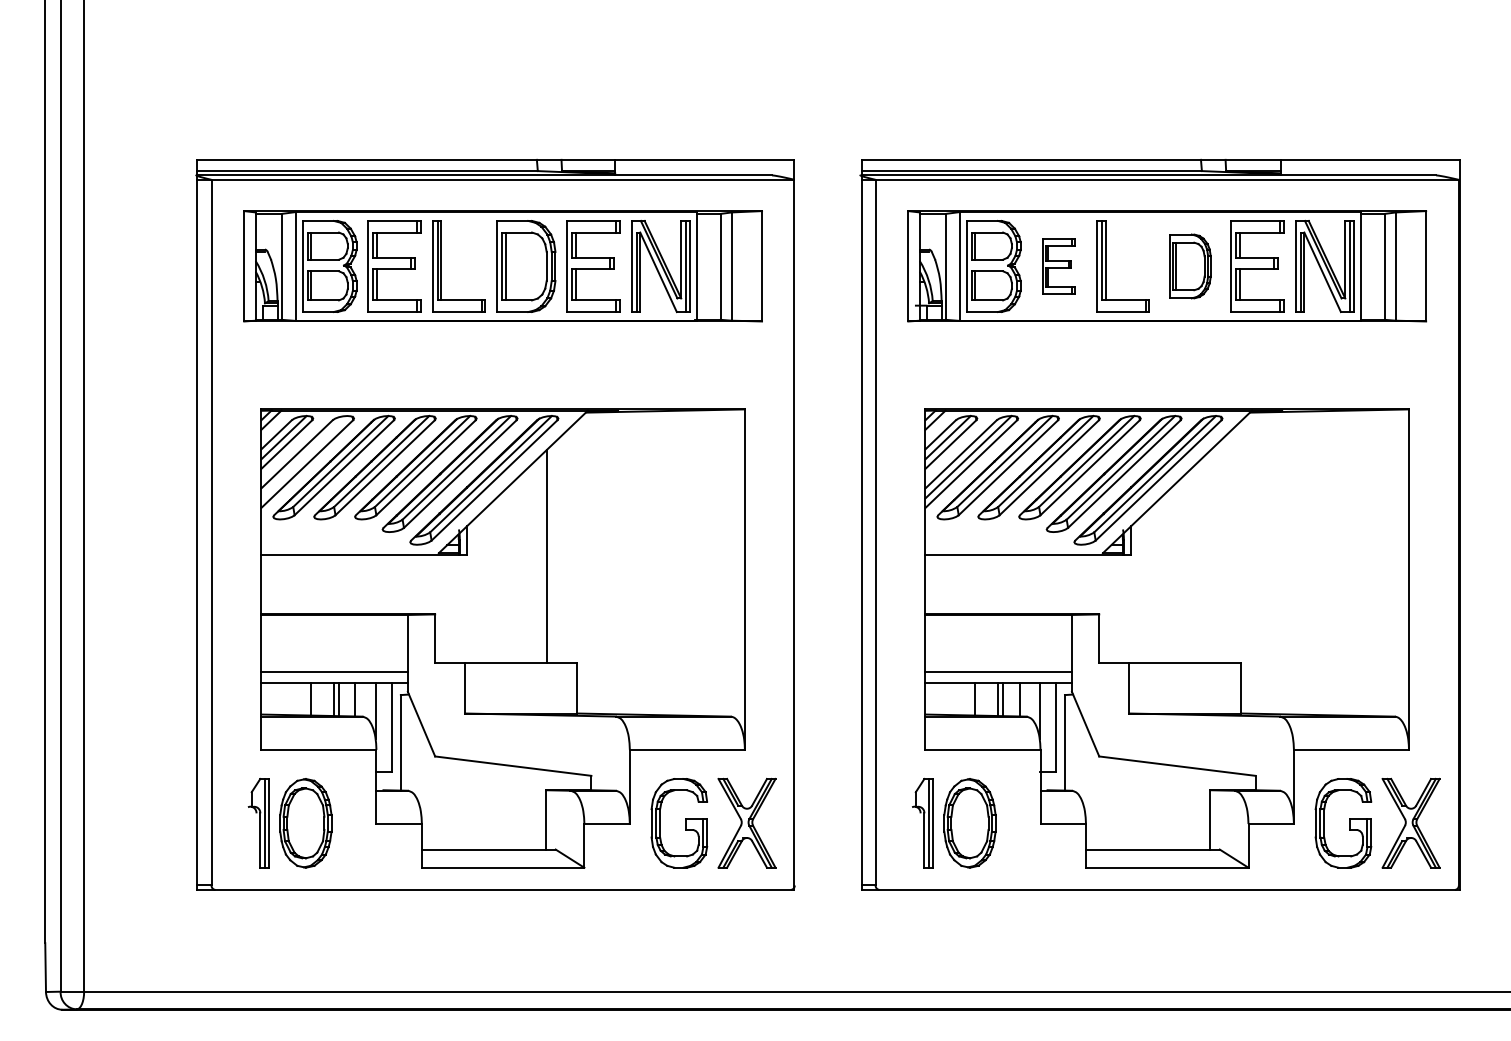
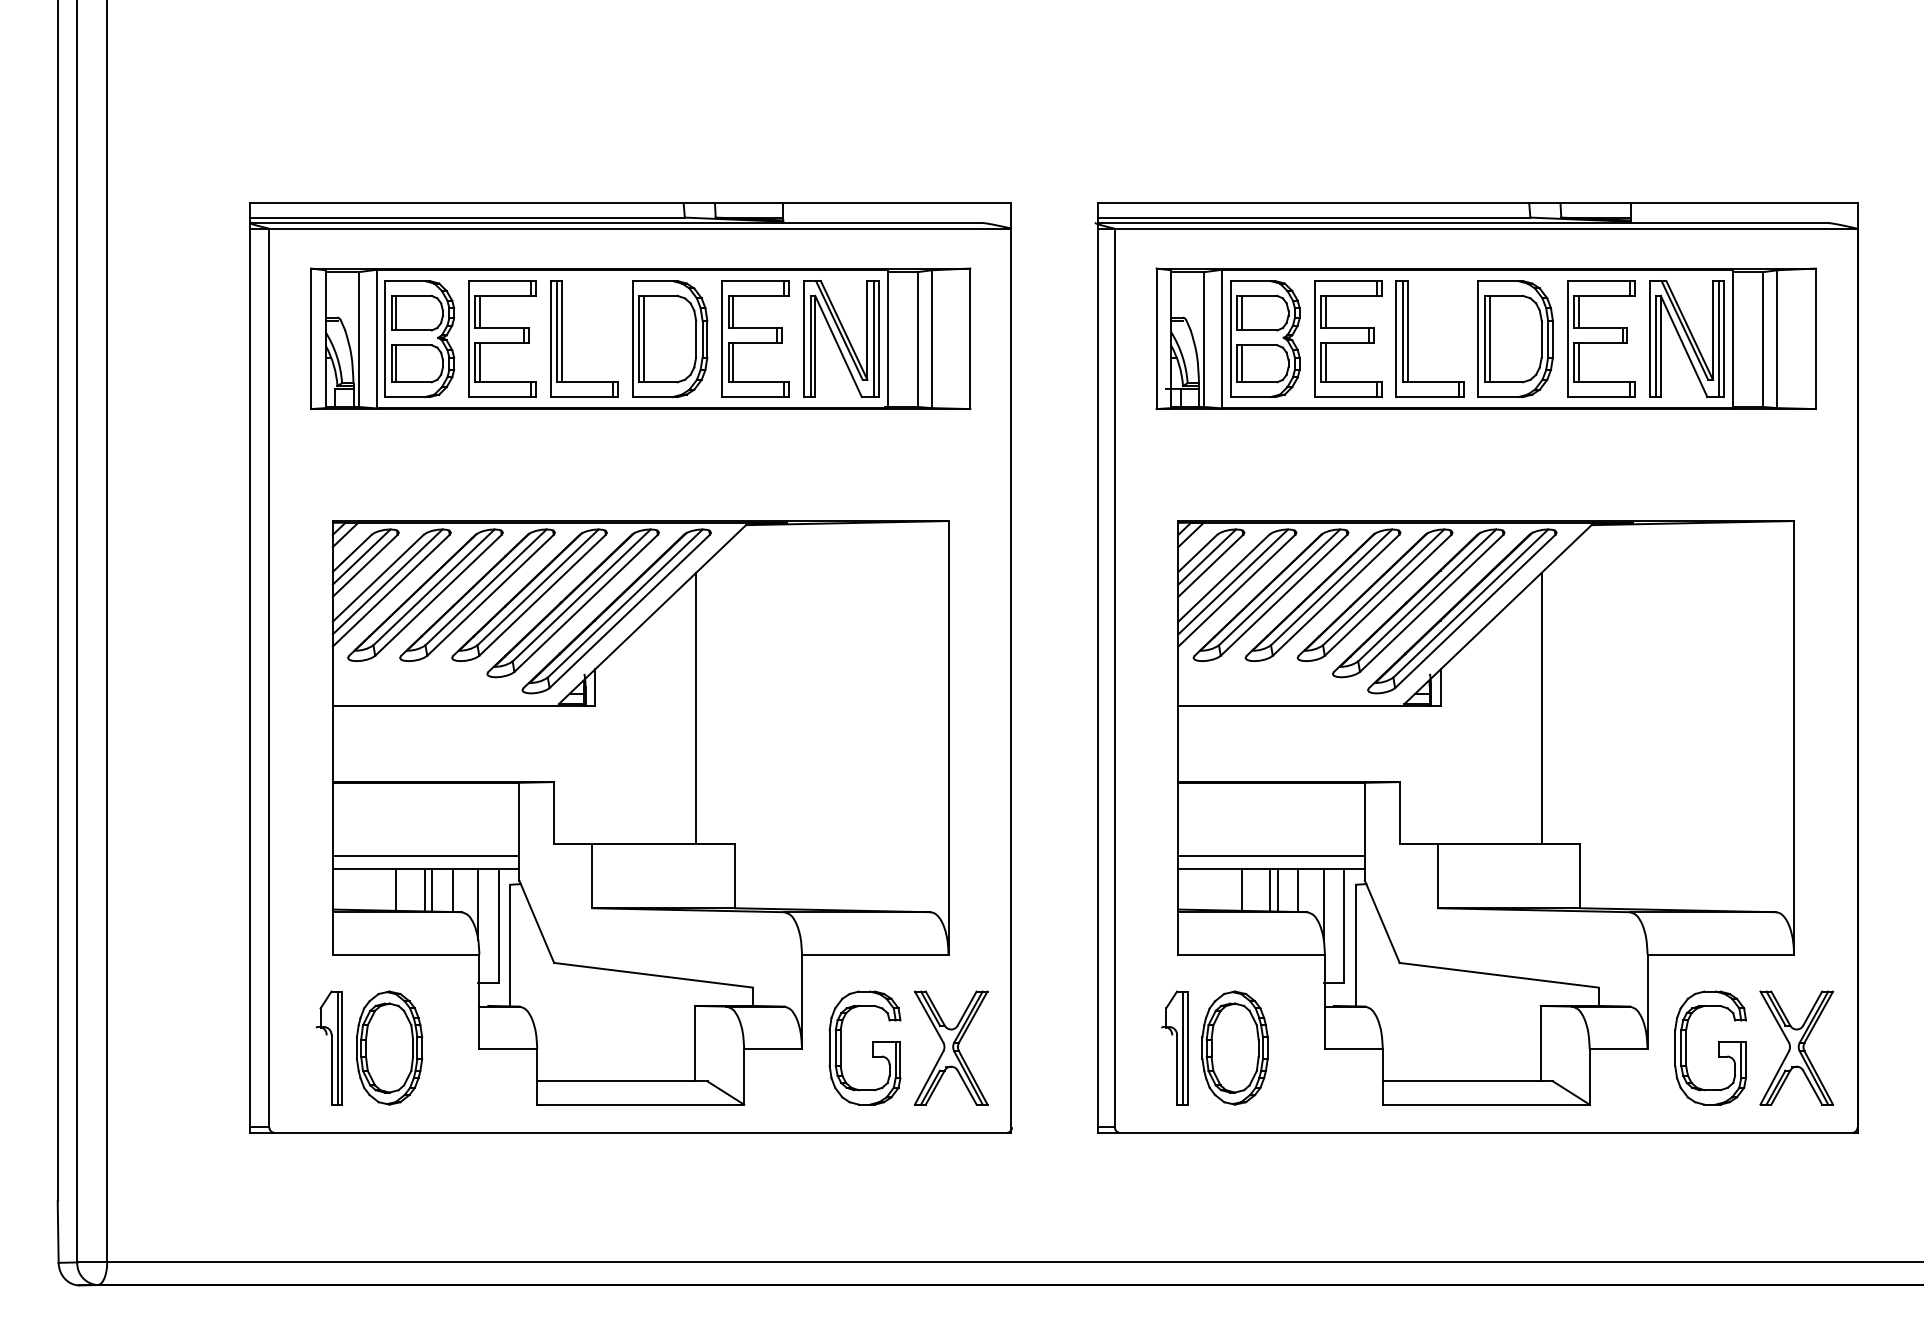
part: (1059, 266) -> (1348, 338), size x1.67
part: (1190, 266) -> (1515, 338), size x1.43
line: (304, 456) -> (387, 581), added
line: (1210, 556) -> (1541, 708), added

